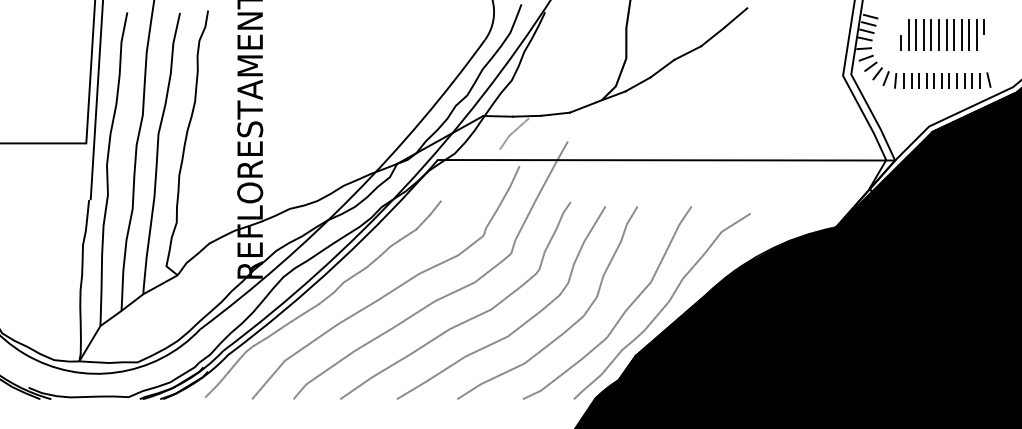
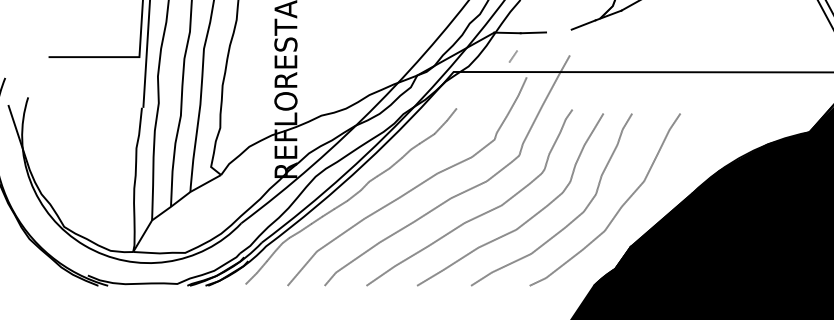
line: (555, 113) -> (558, 30), removed
line: (519, 126) -> (526, 42), removed
curve: (663, 306) -> (655, 202), removed

